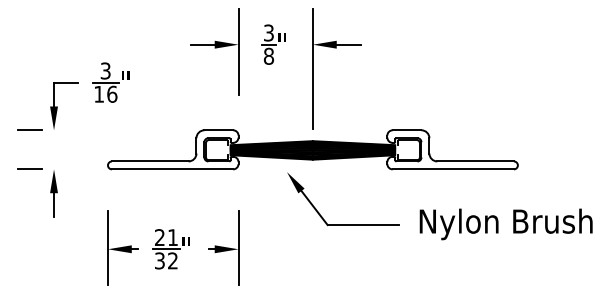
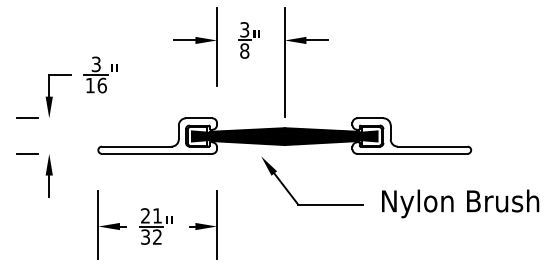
fill: (219, 149) -> (199, 135), added
fill: (405, 149) -> (368, 135), added

